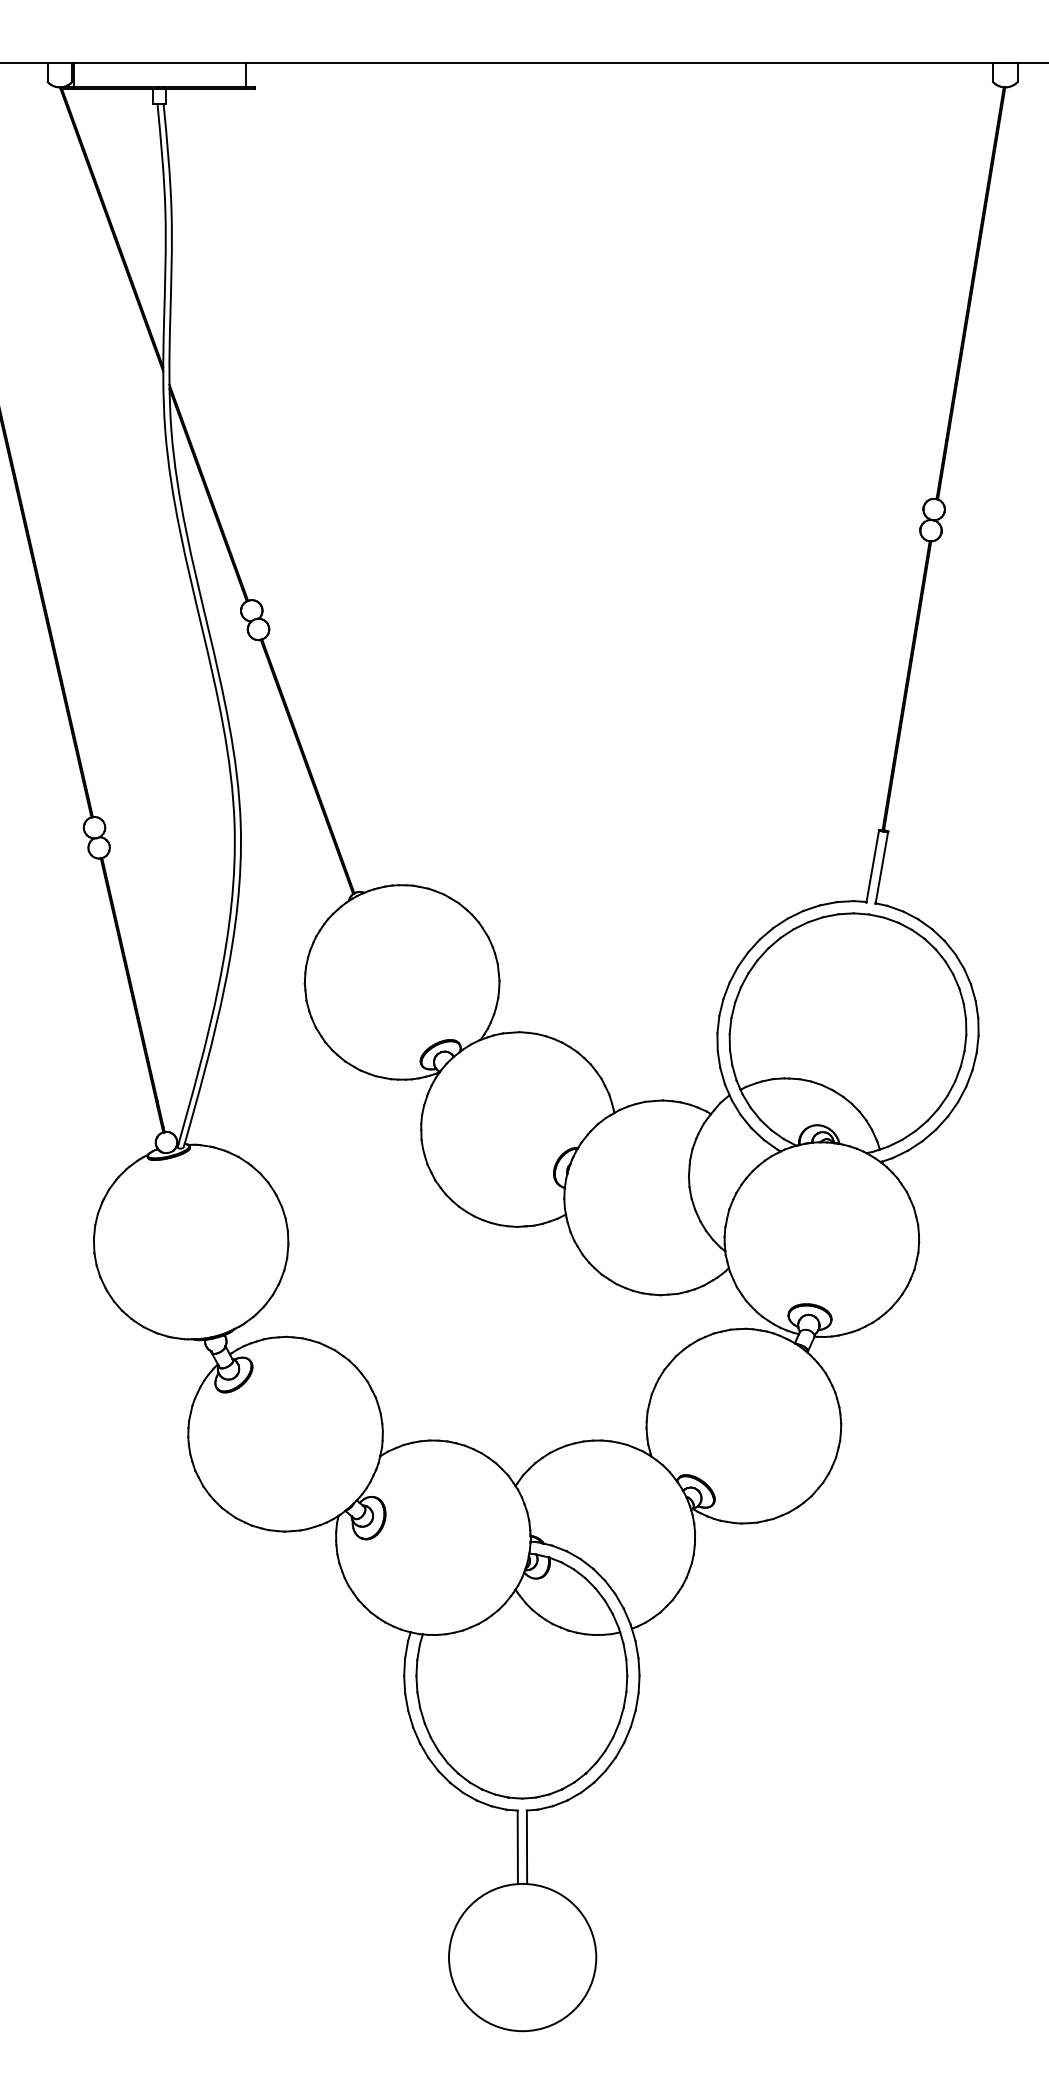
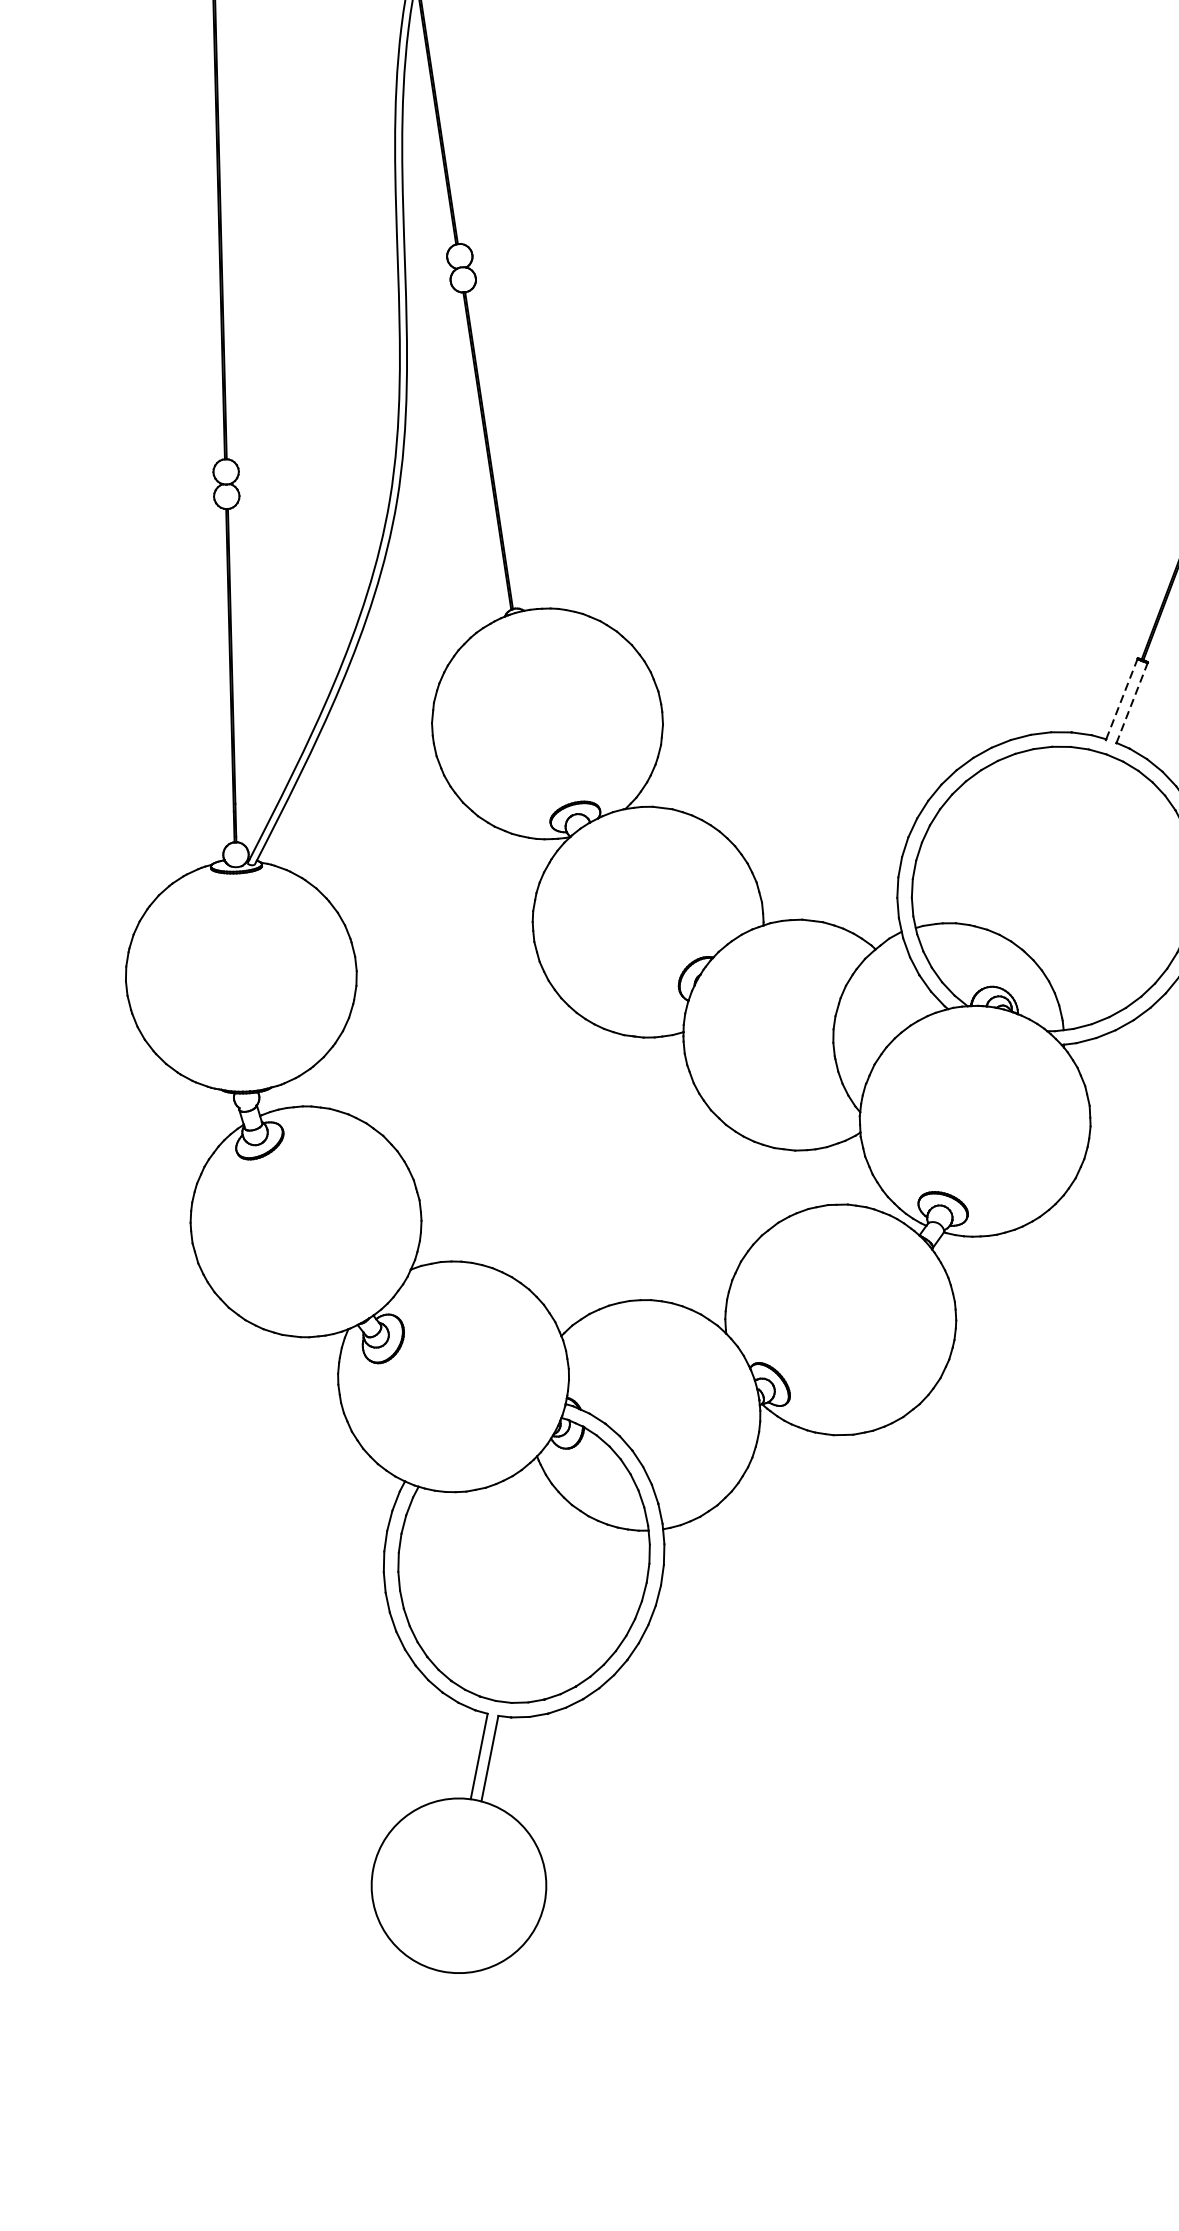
line: (872, 866) -> (1121, 699), solid -> dashed
line: (881, 868) -> (1131, 703), solid -> dashed

